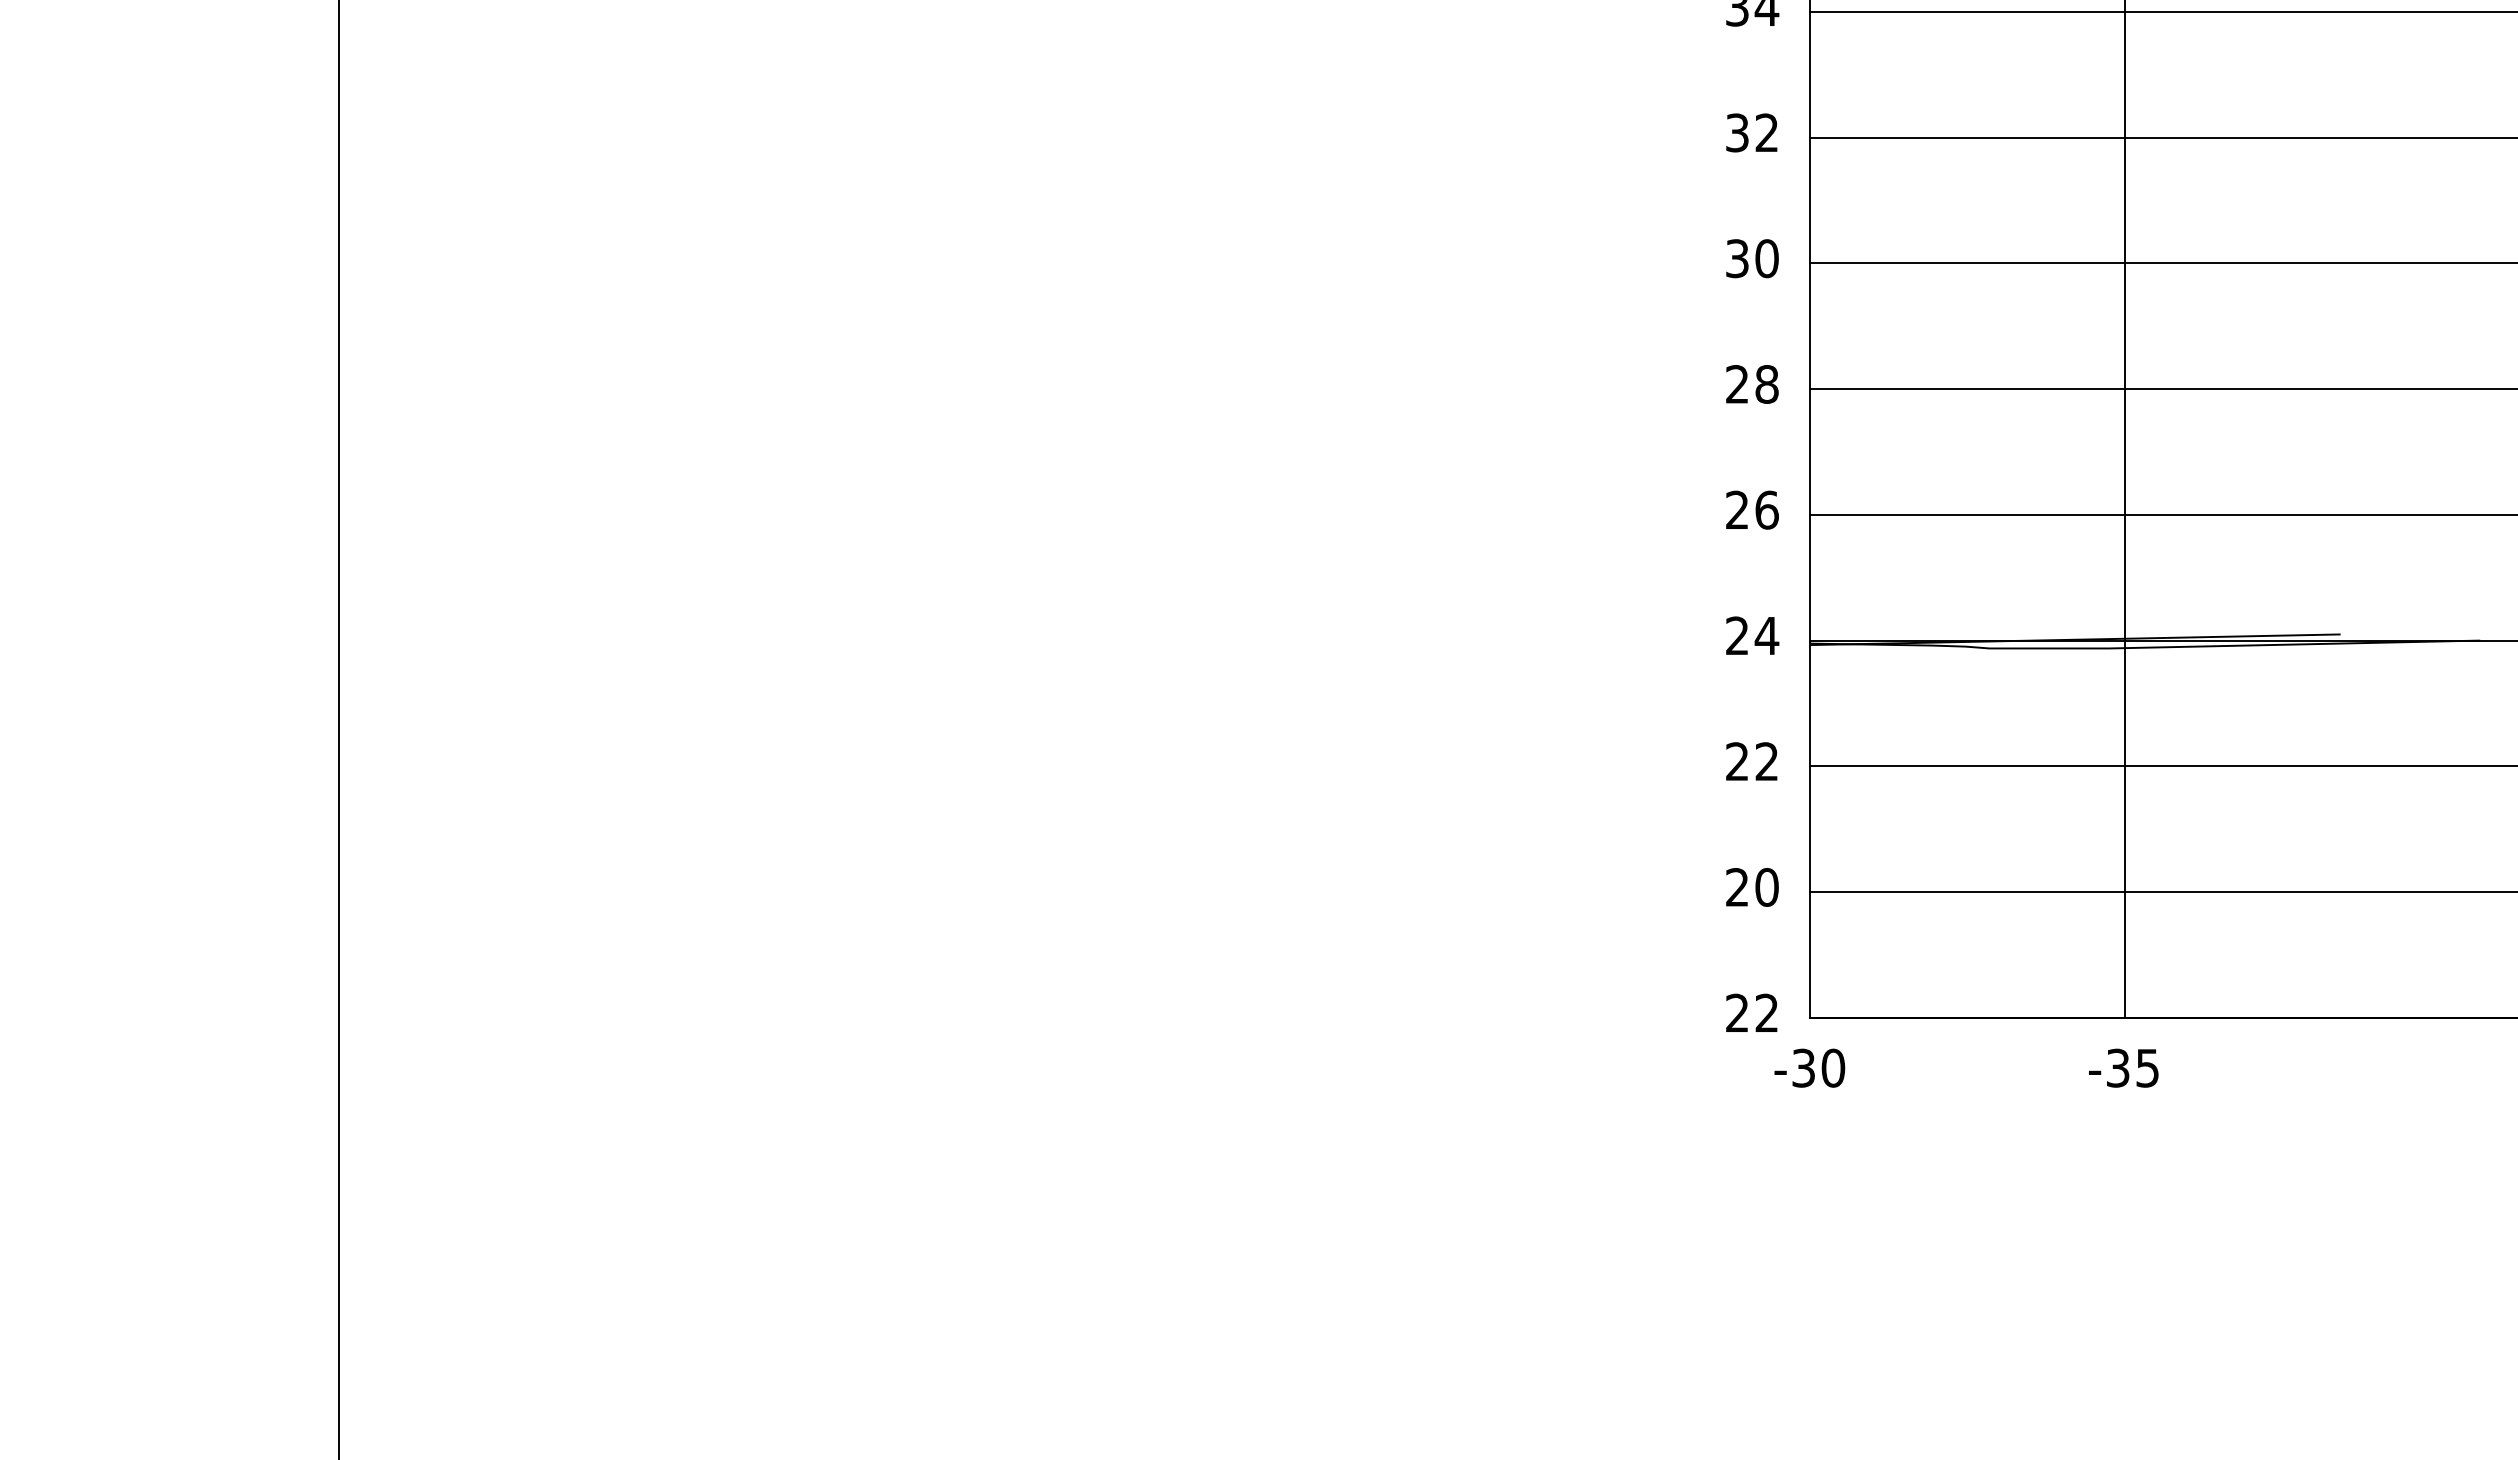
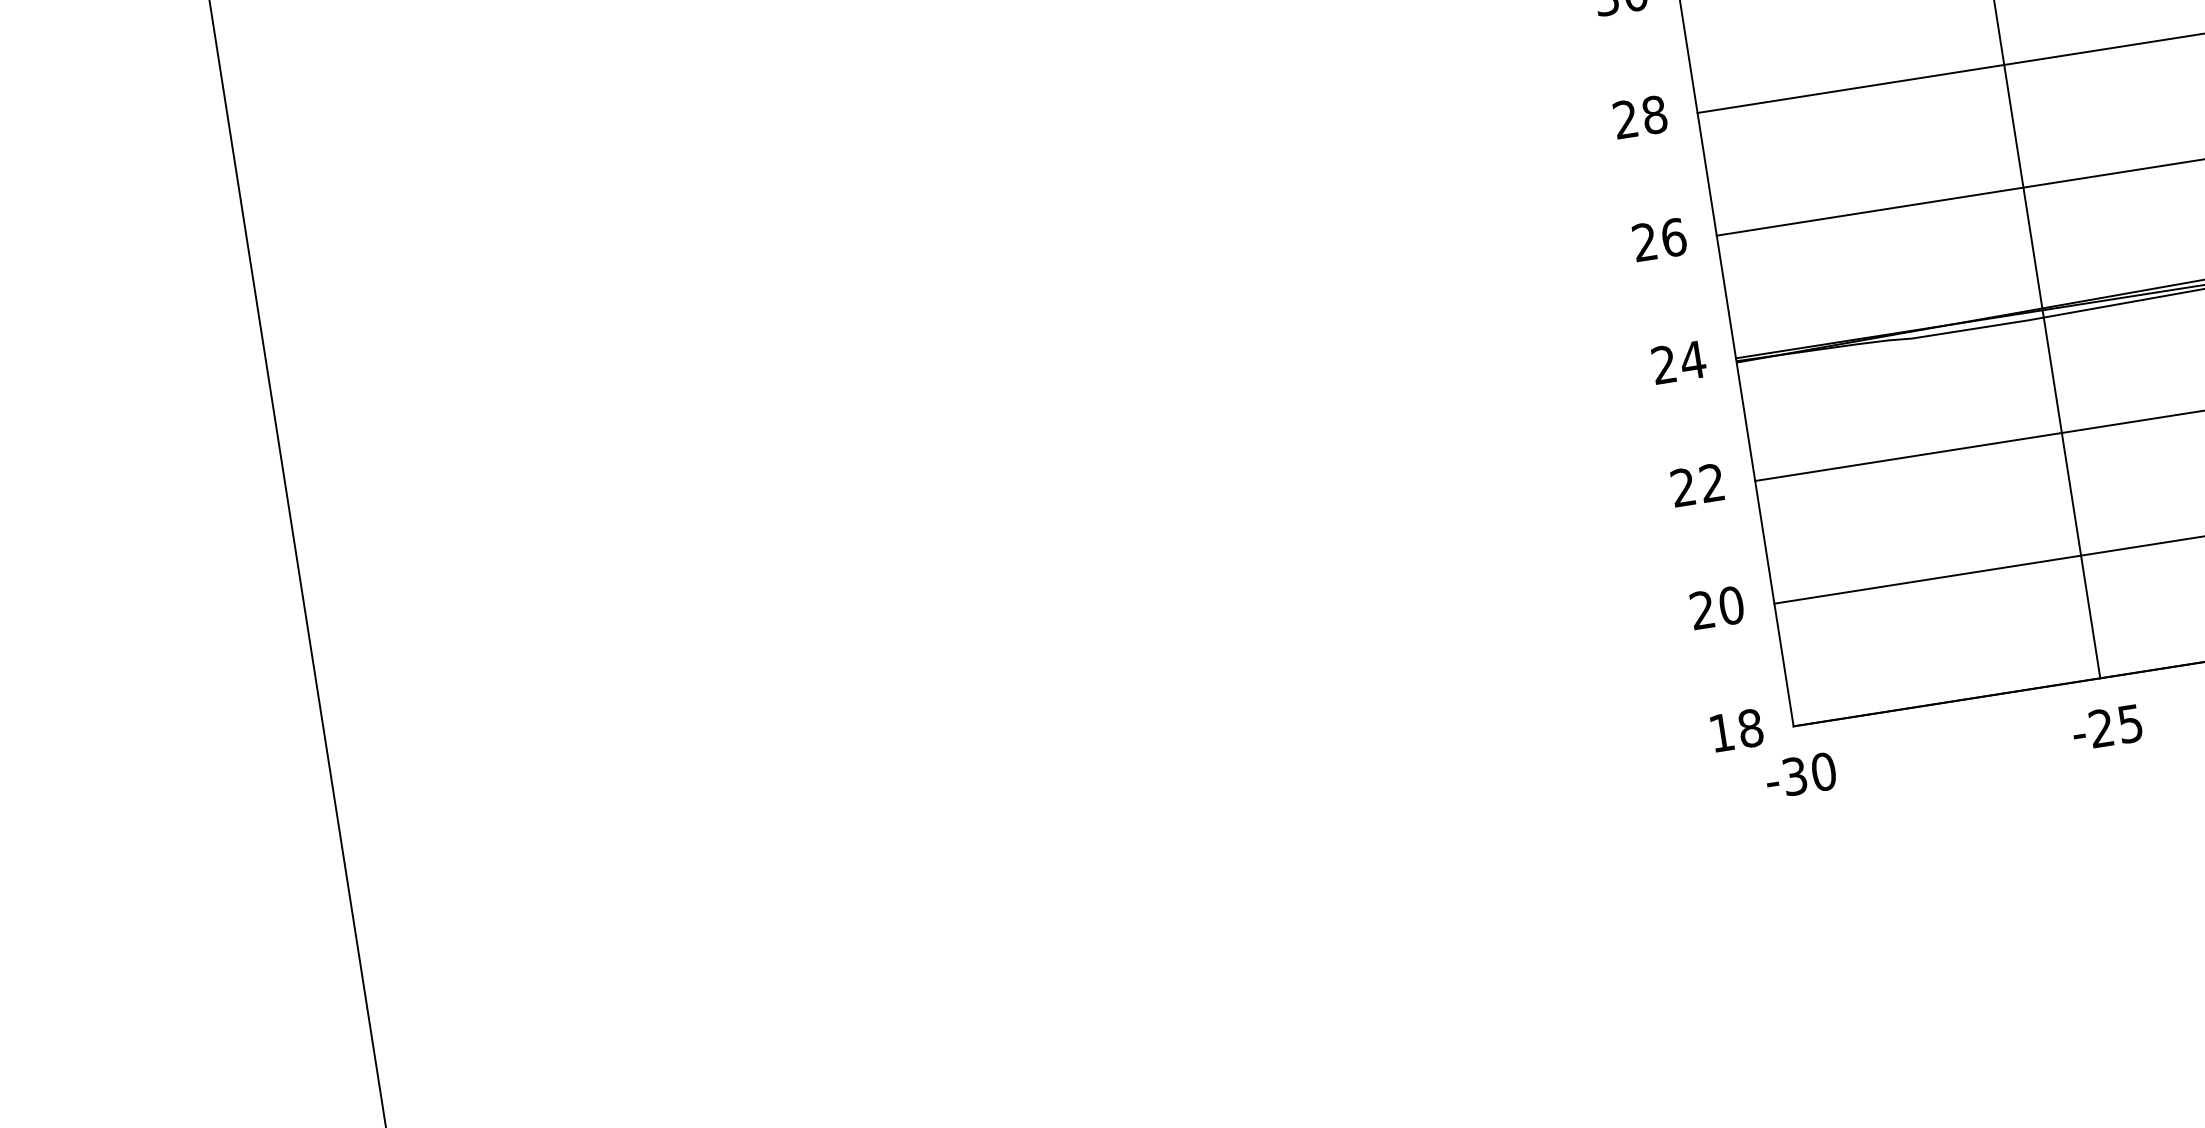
text: (1752, 1012) -> (1736, 729), 22 -> 18
text: (2117, 1067) -> (2100, 727), -35 -> -25

